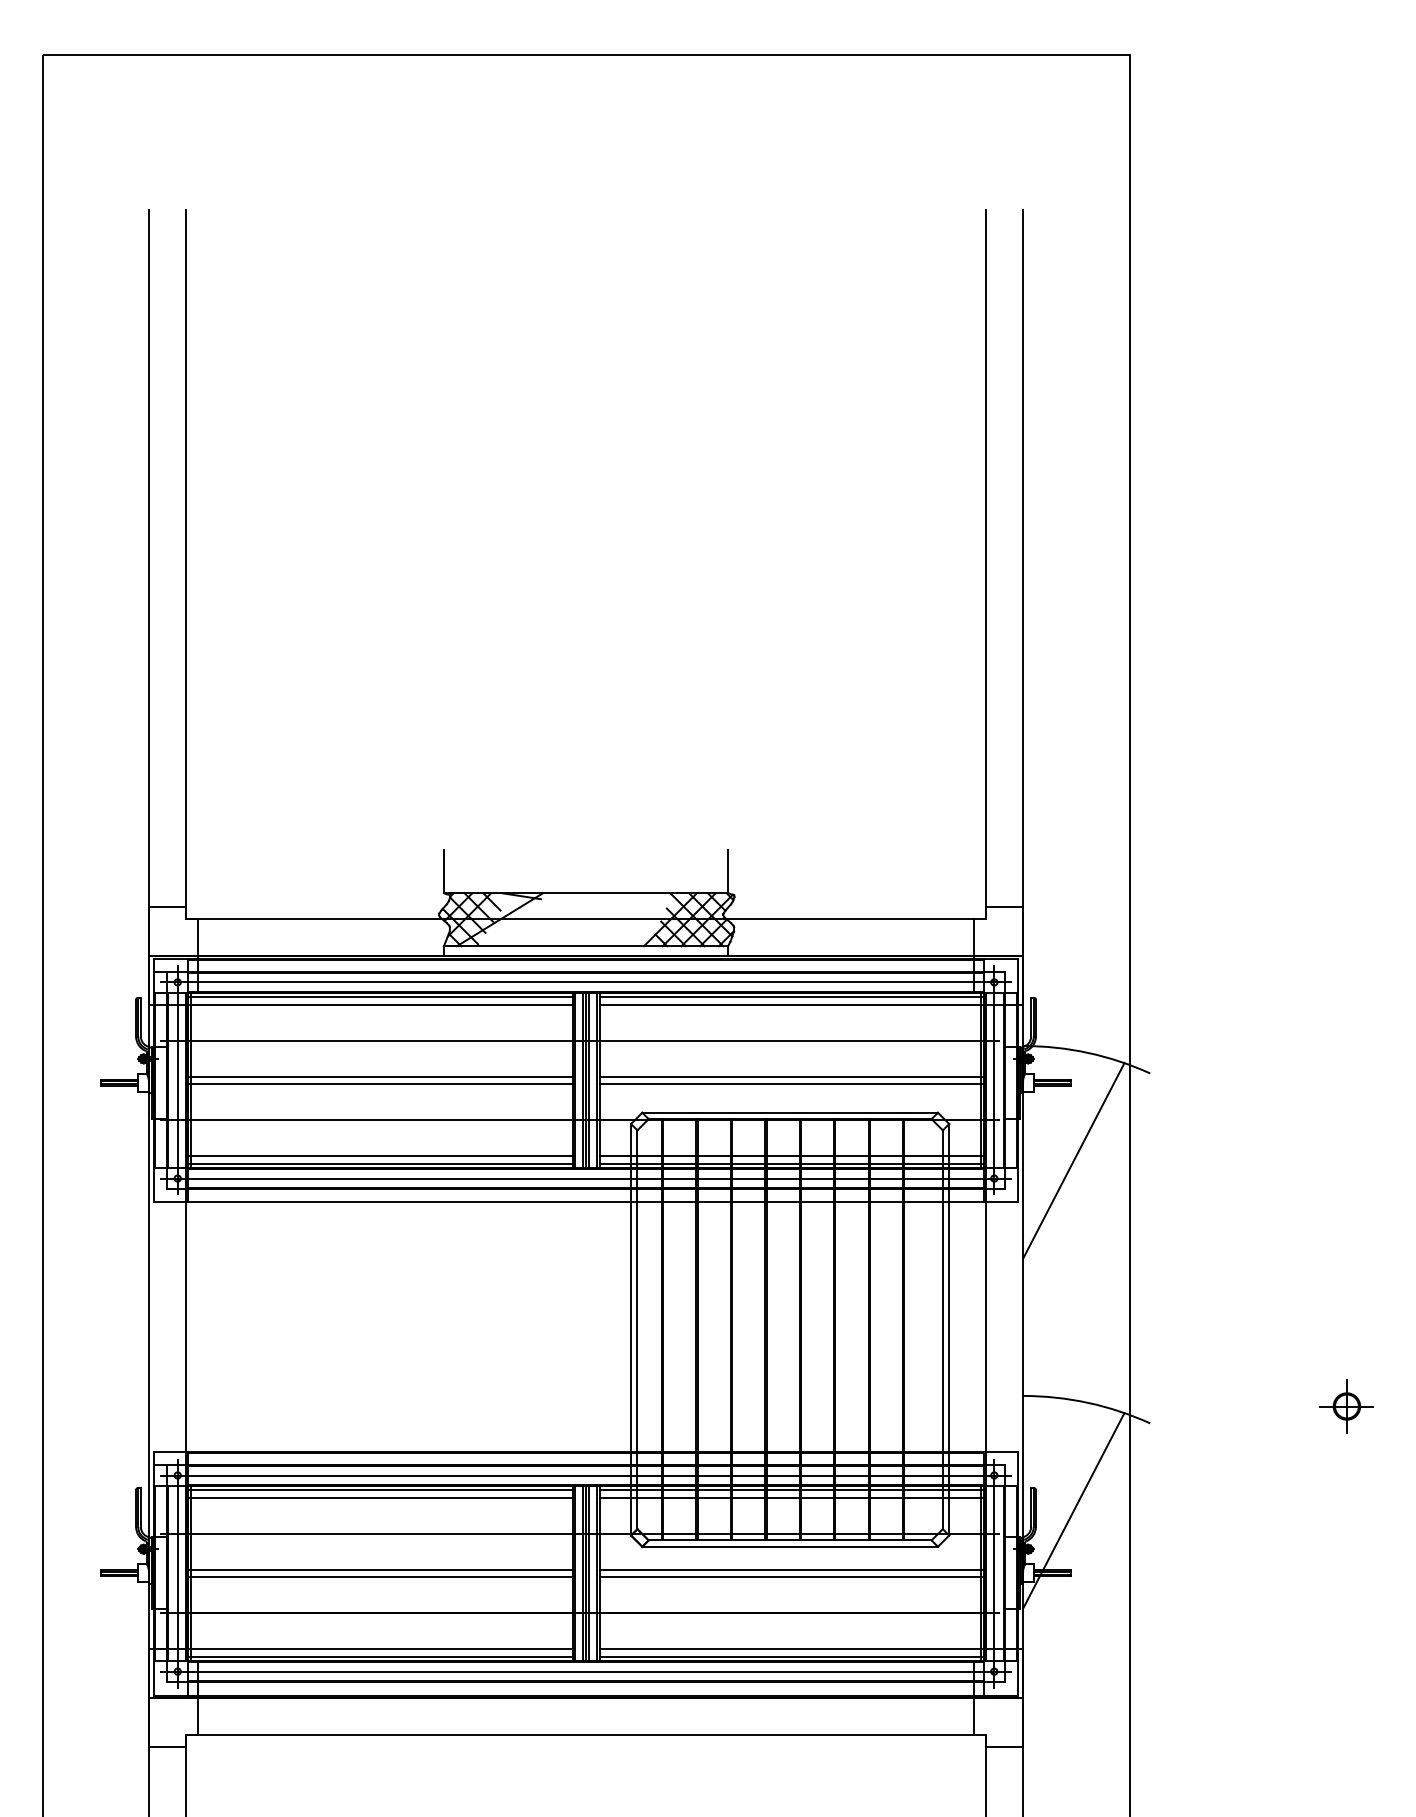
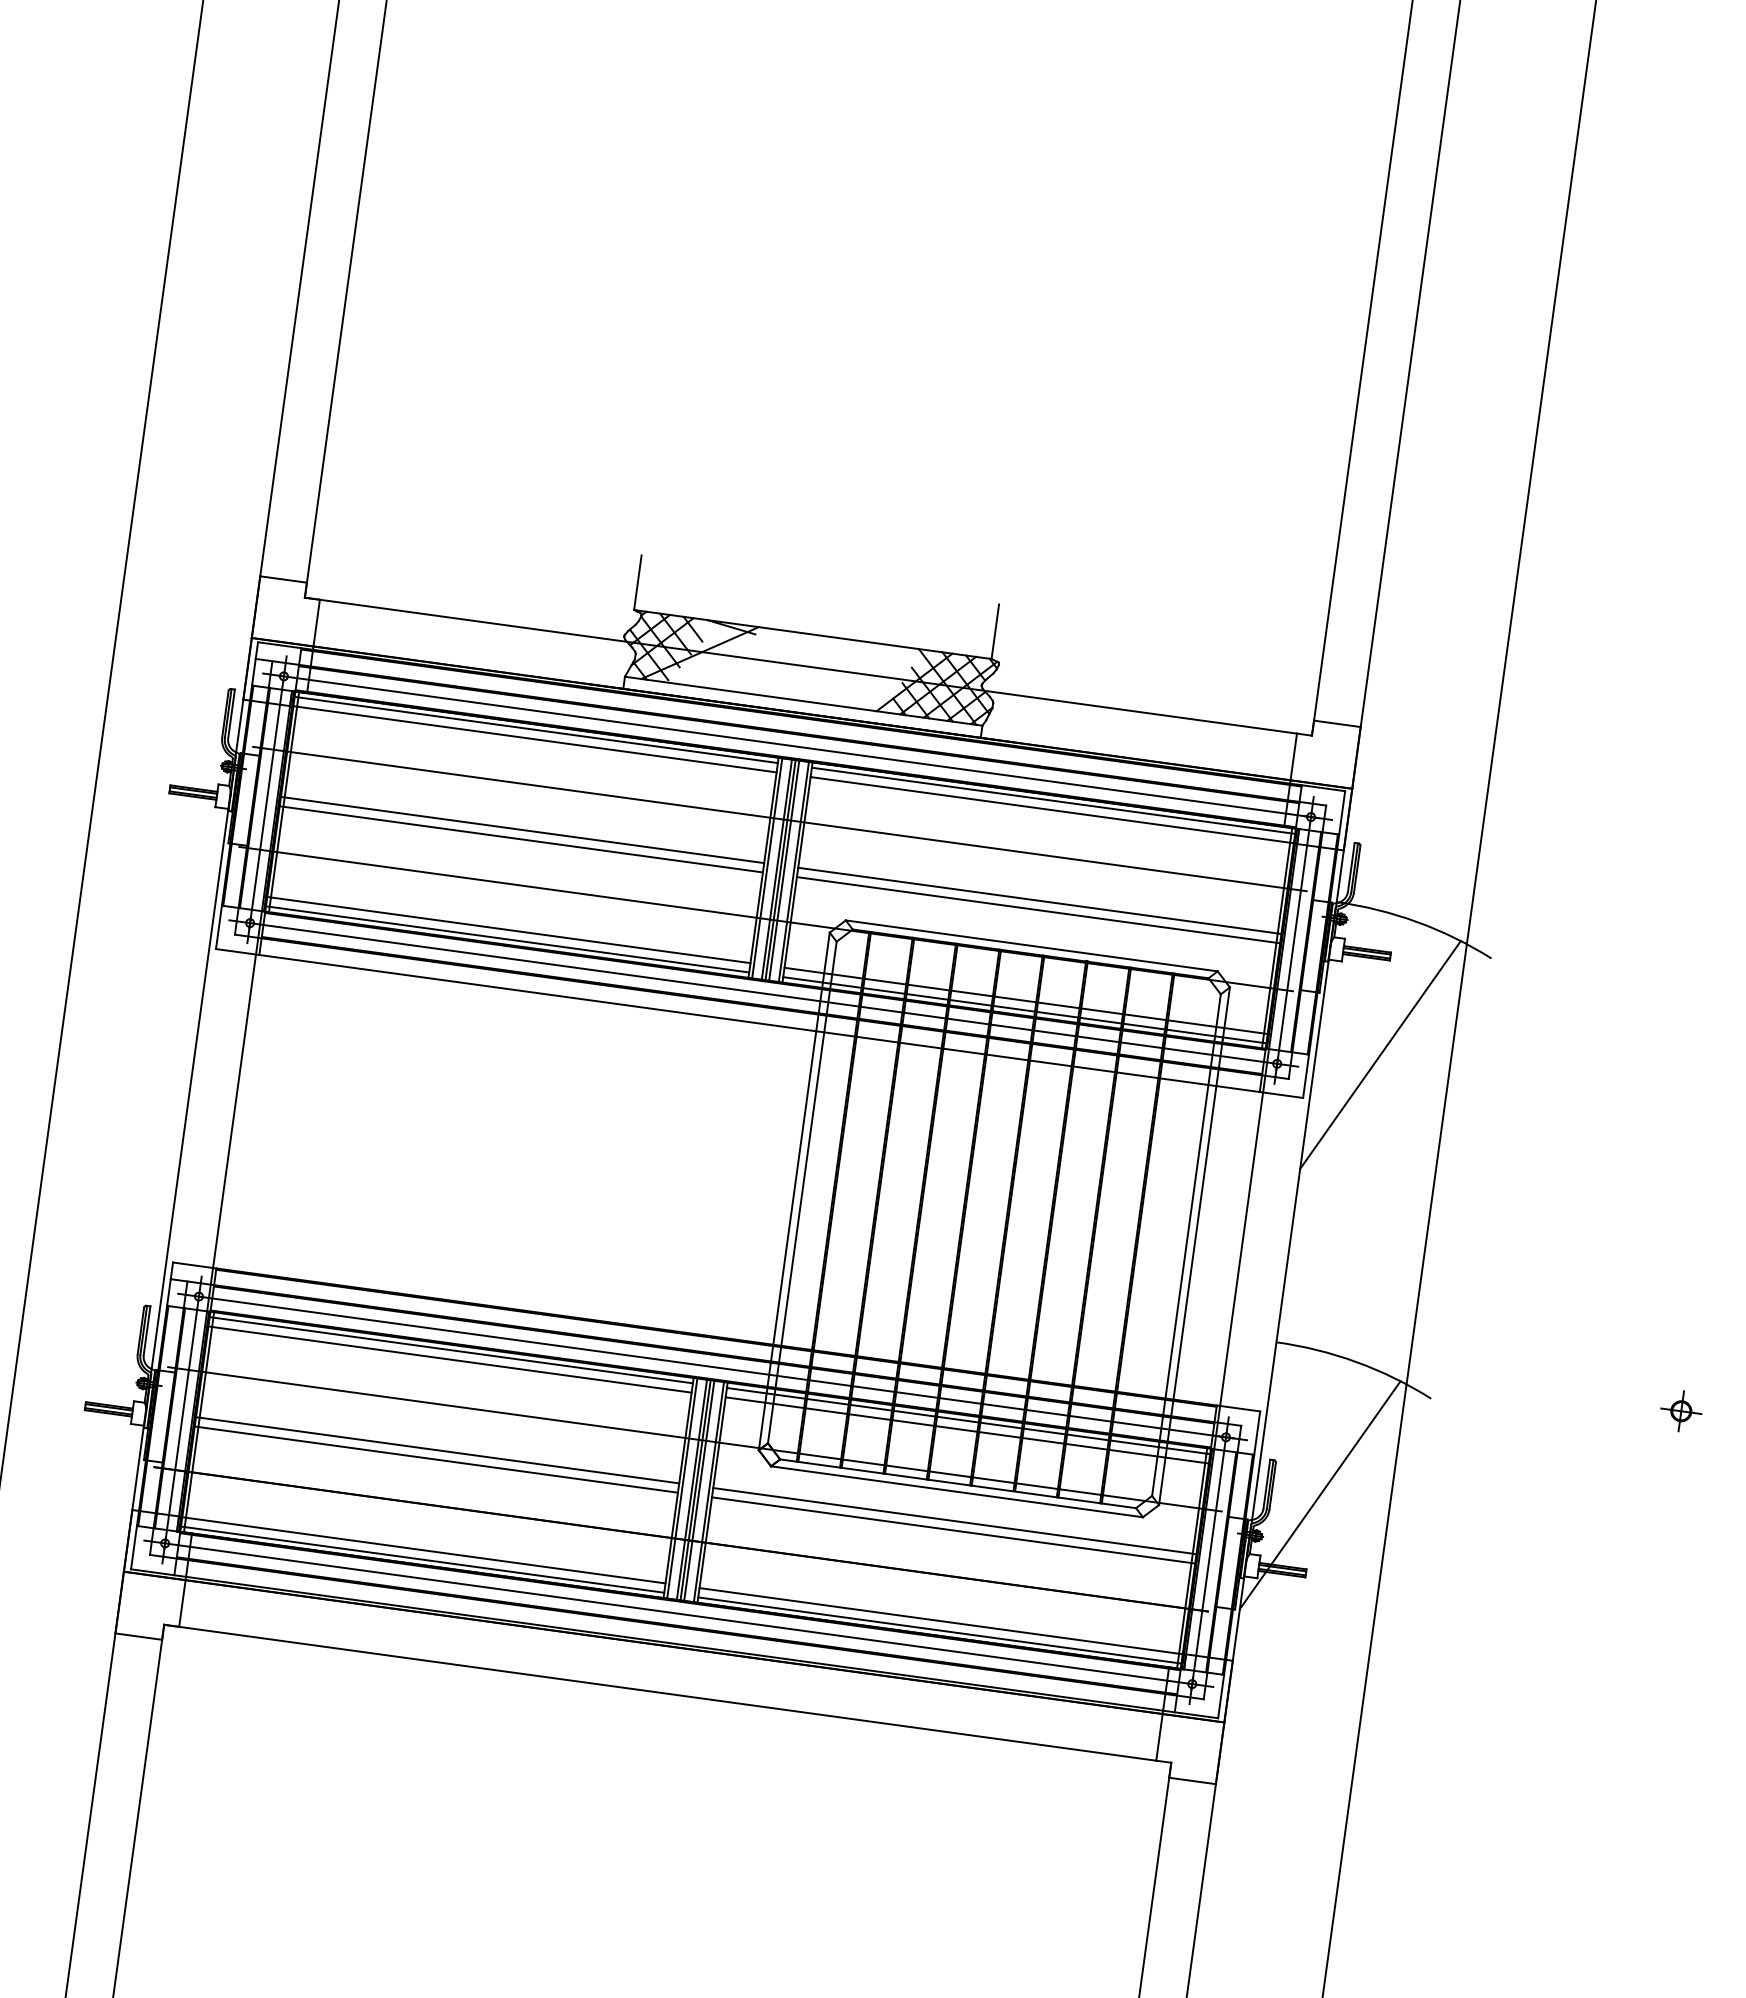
part: (1346, 1406) -> (1680, 1411), size x0.6

